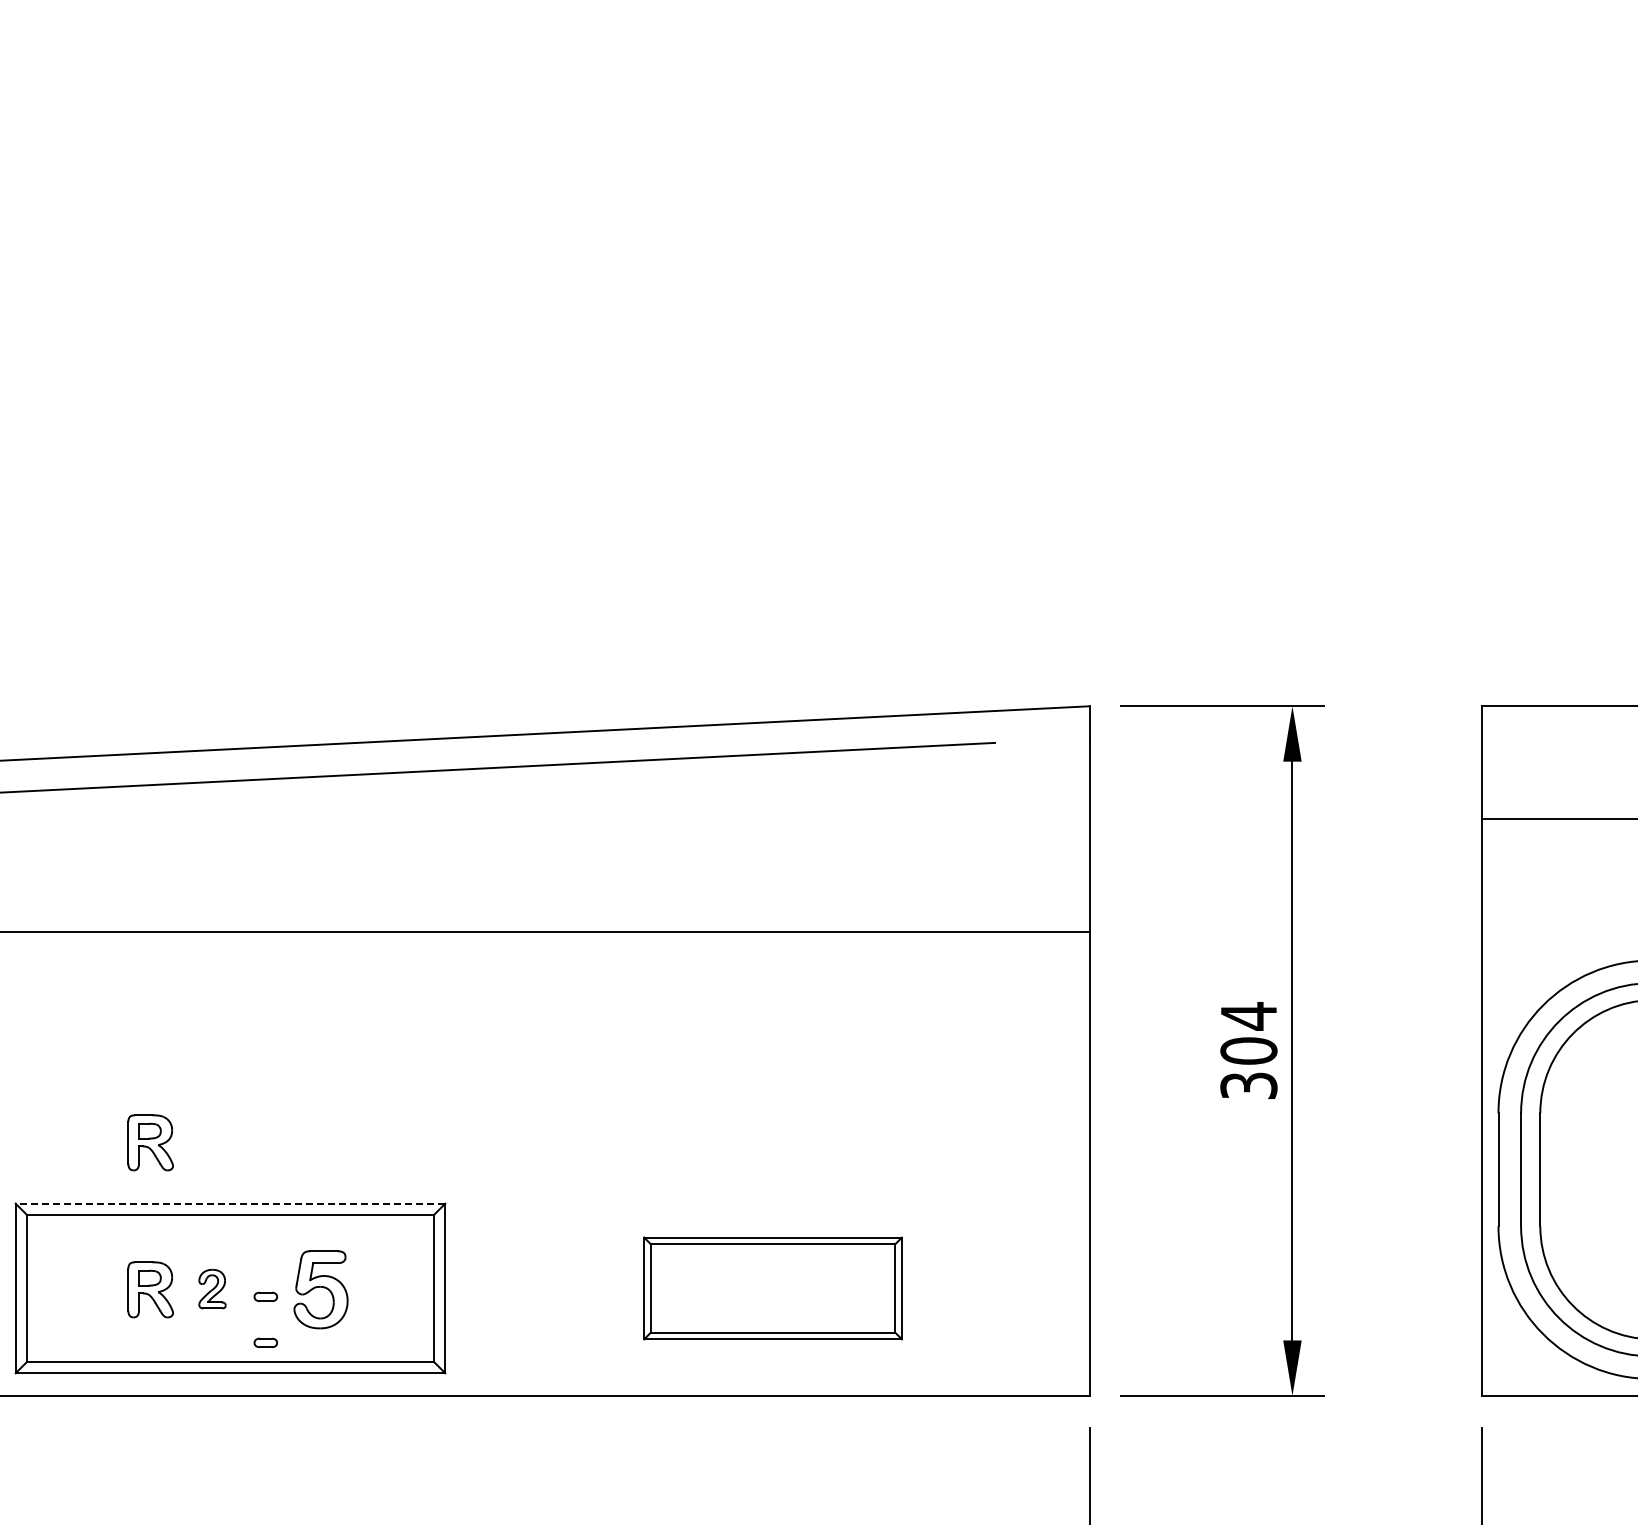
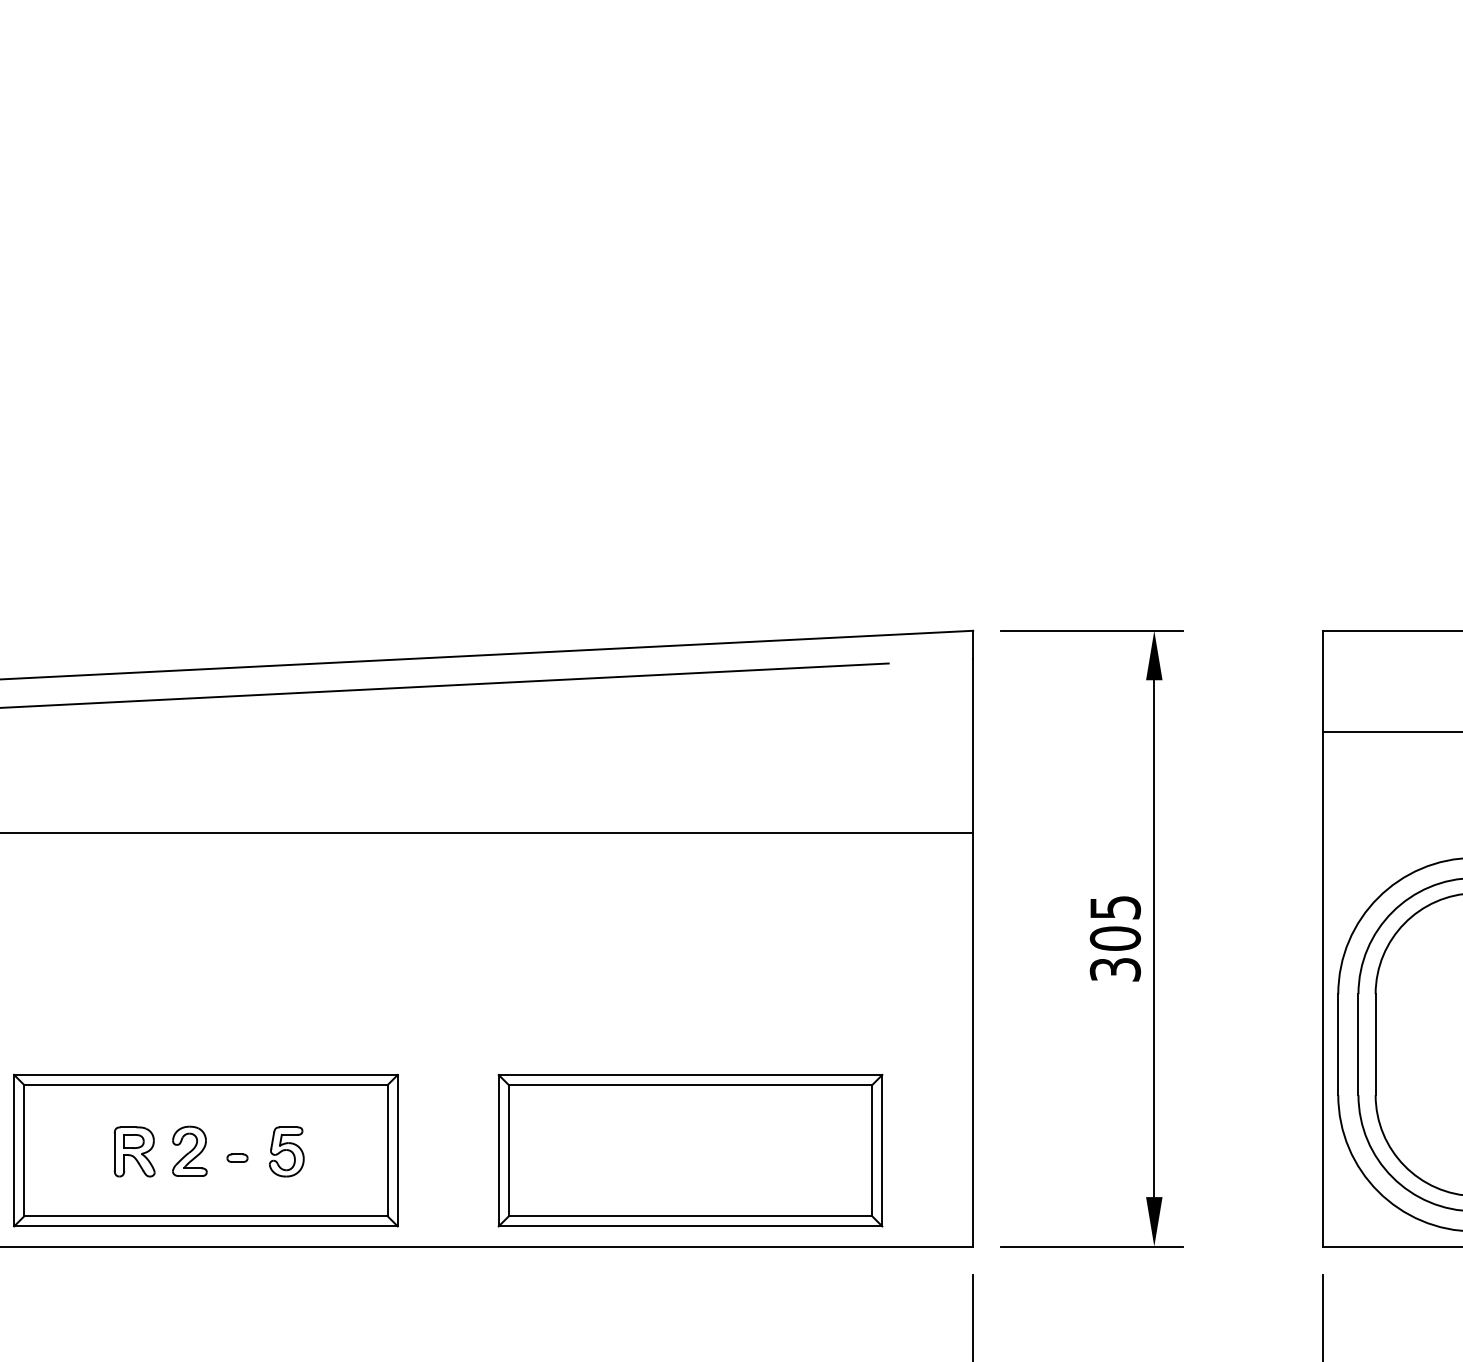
text: (1249, 1016) -> (1115, 907), 304 -> 305
part: (150, 1142) -> (134, 1020), removed
line: (230, 1203) -> (205, 1074), dashed -> solid
part: (212, 1288) -> (189, 1150), size x1.43
part: (772, 1288) -> (689, 1150), size x1.67
part: (320, 1289) -> (286, 1151), size x0.71
part: (265, 1342) -> (237, 1198), removed

